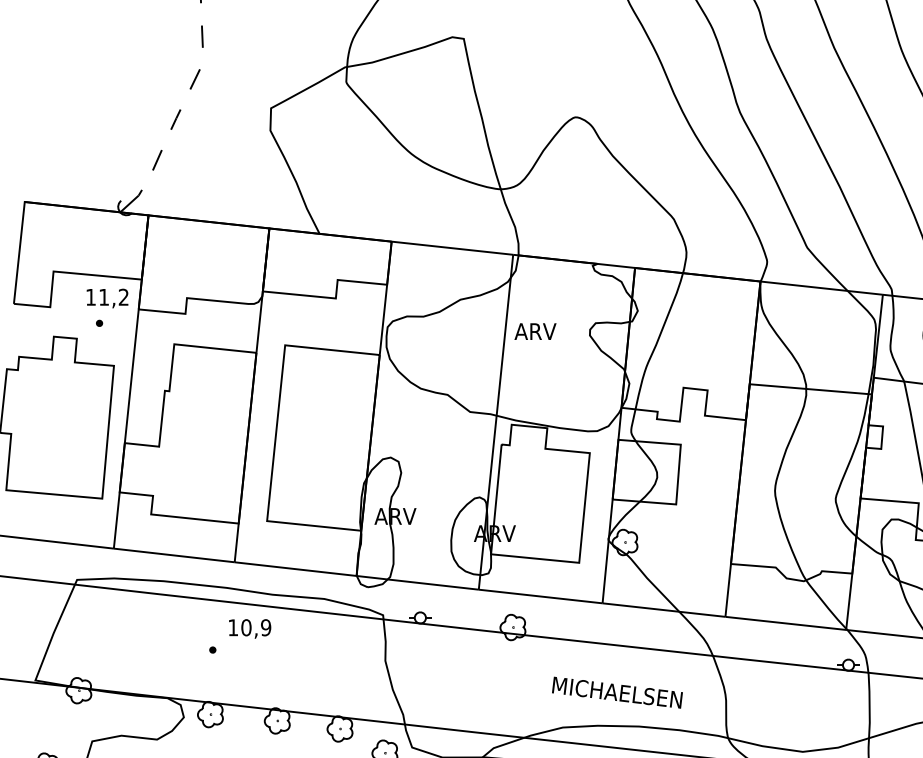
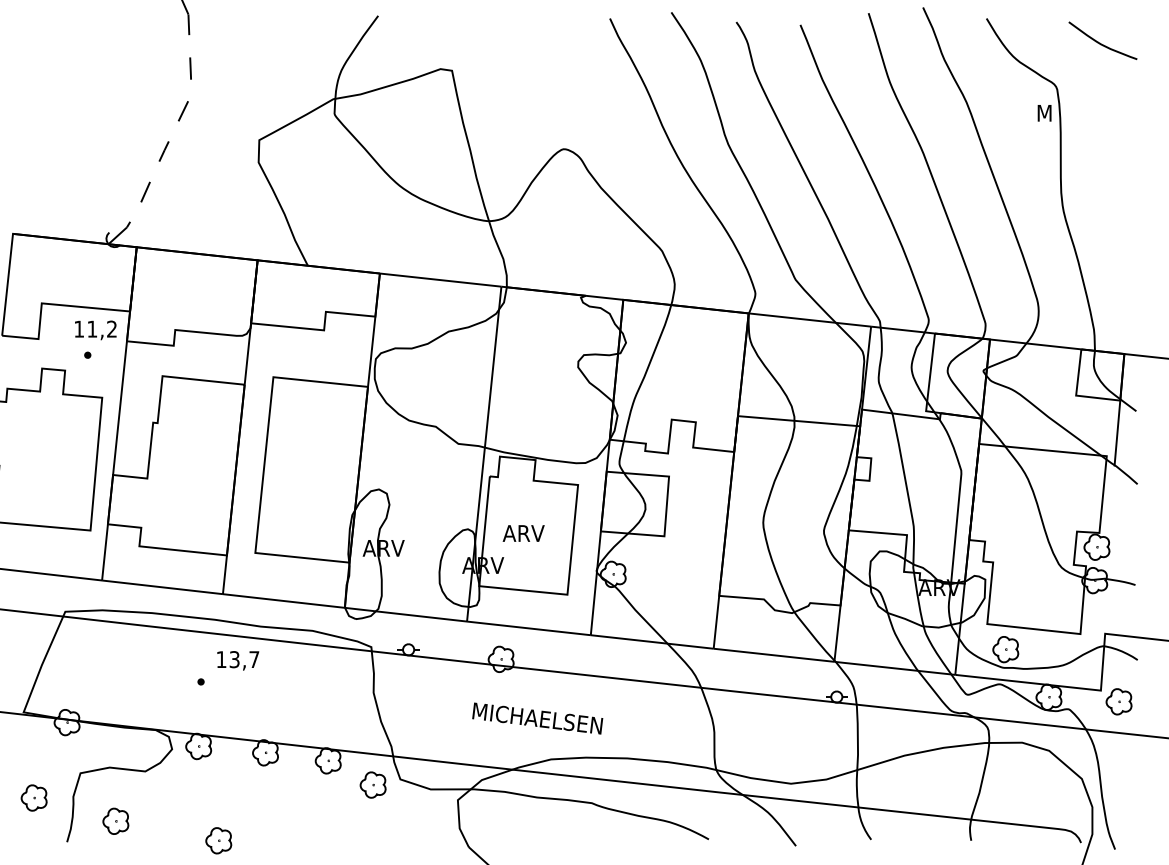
text: (535, 331) -> (523, 533), moved
text: (256, 627) -> (244, 659), 10,9 -> 13,7
text: (617, 692) -> (537, 718), moved

